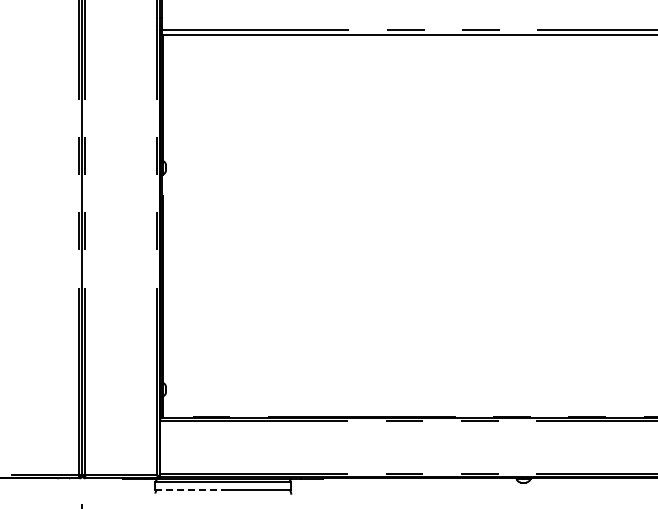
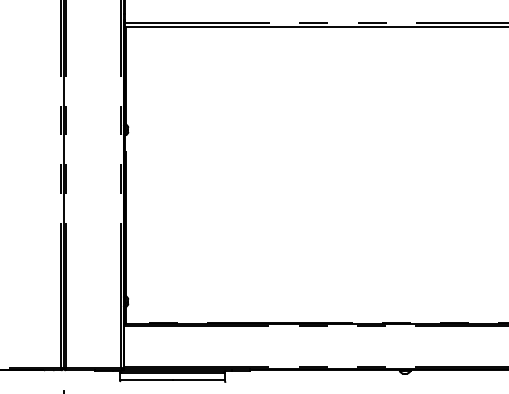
line: (189, 490) -> (146, 379), dashed -> solid

